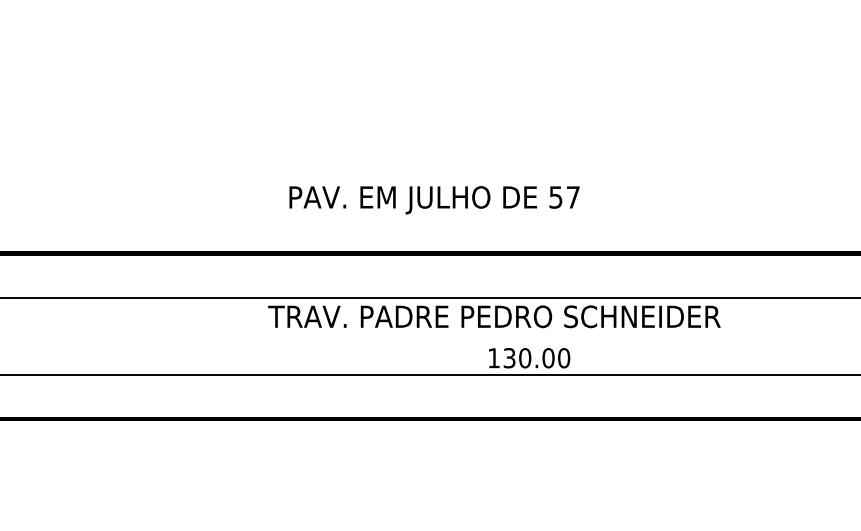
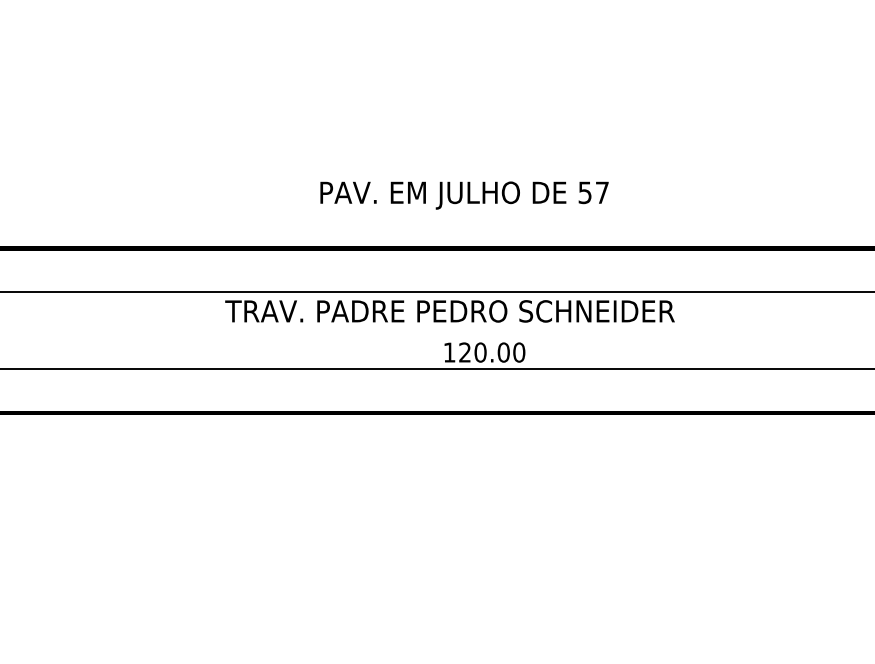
text: (434, 200) -> (464, 195), moved
text: (508, 358) -> (464, 352), 130.00 -> 120.00

